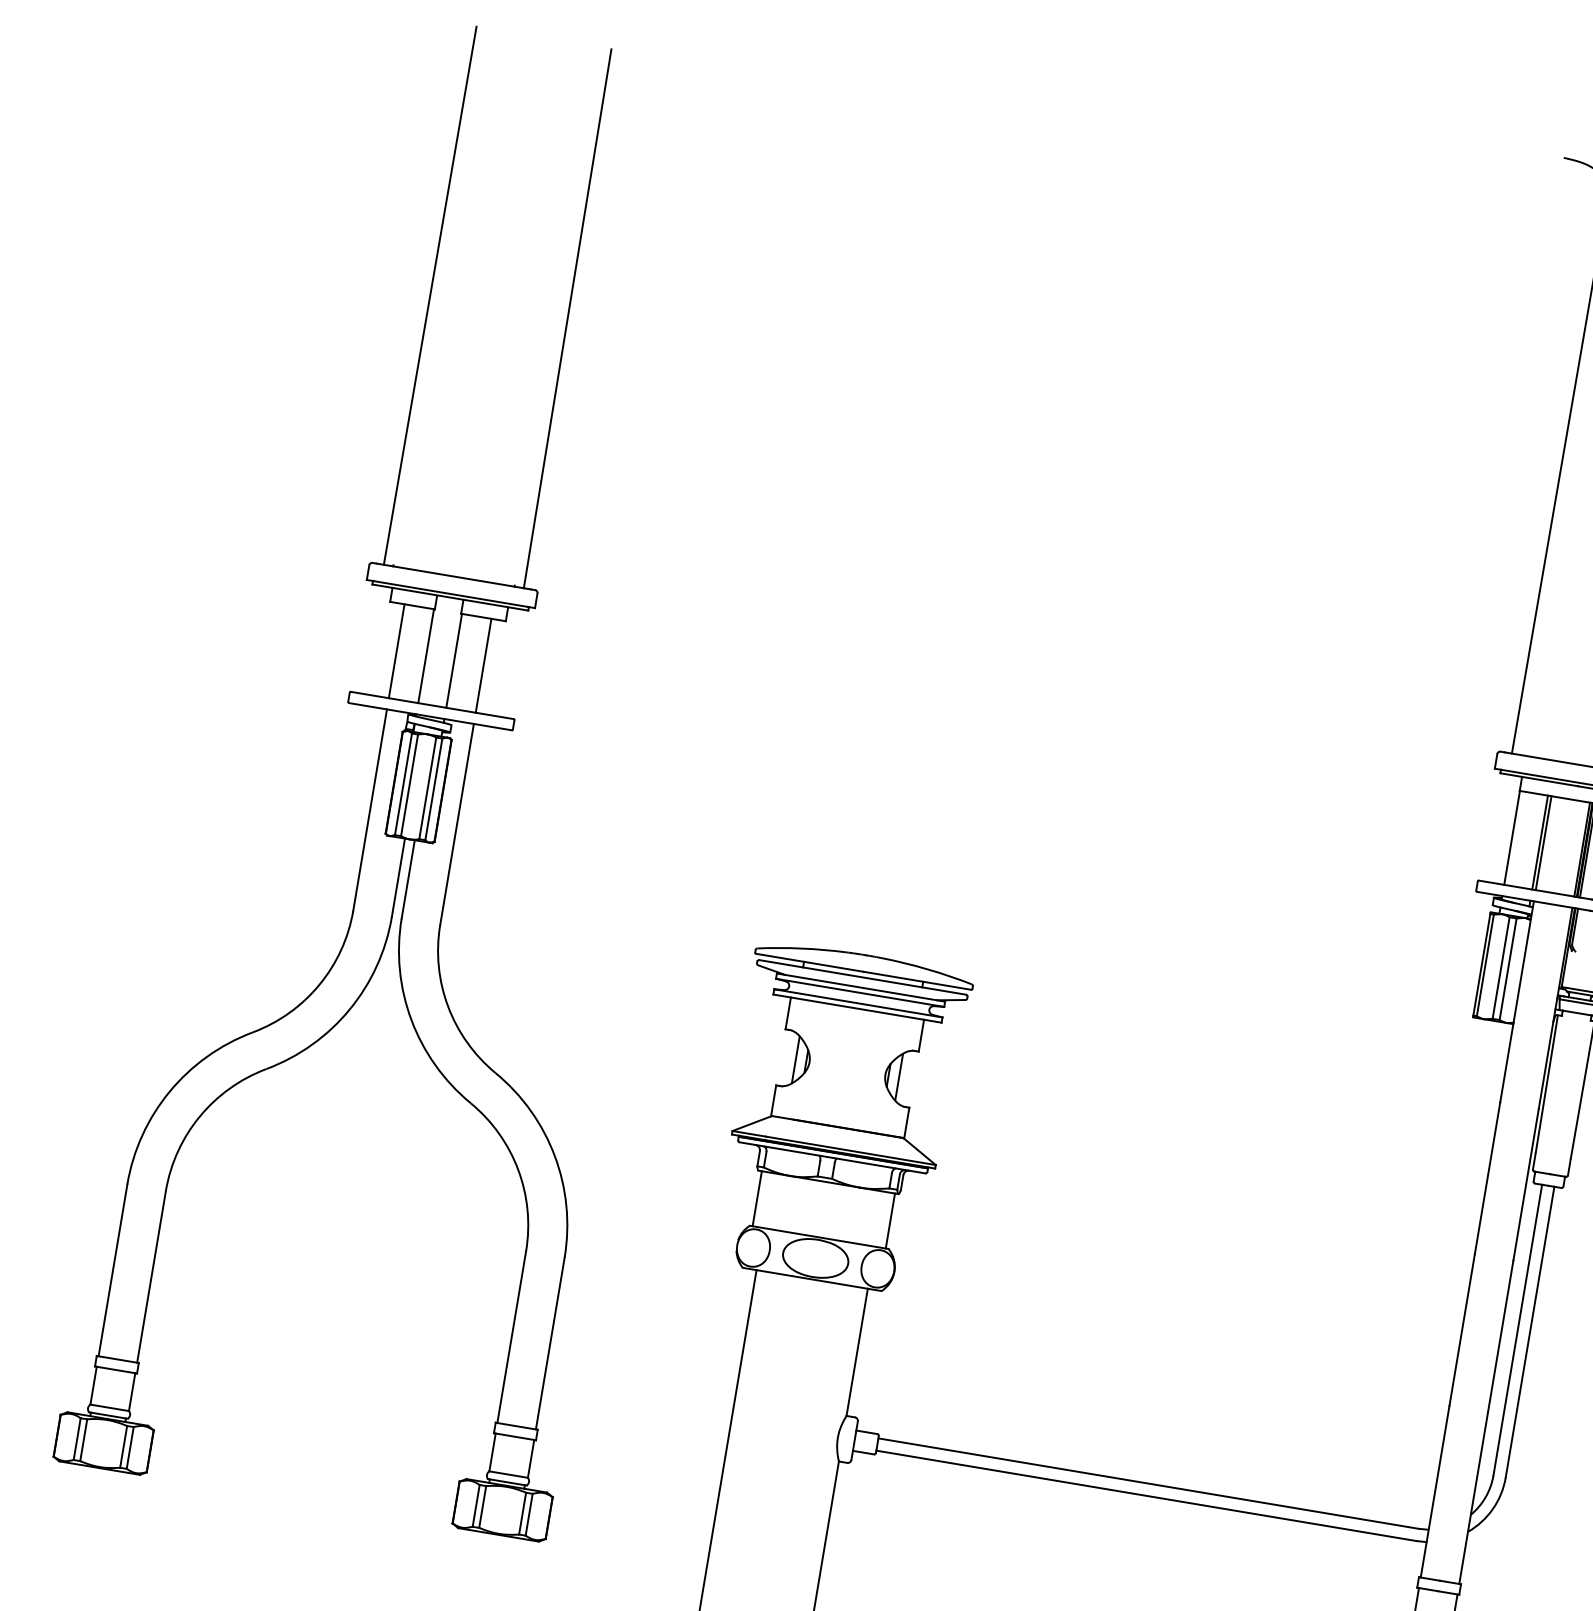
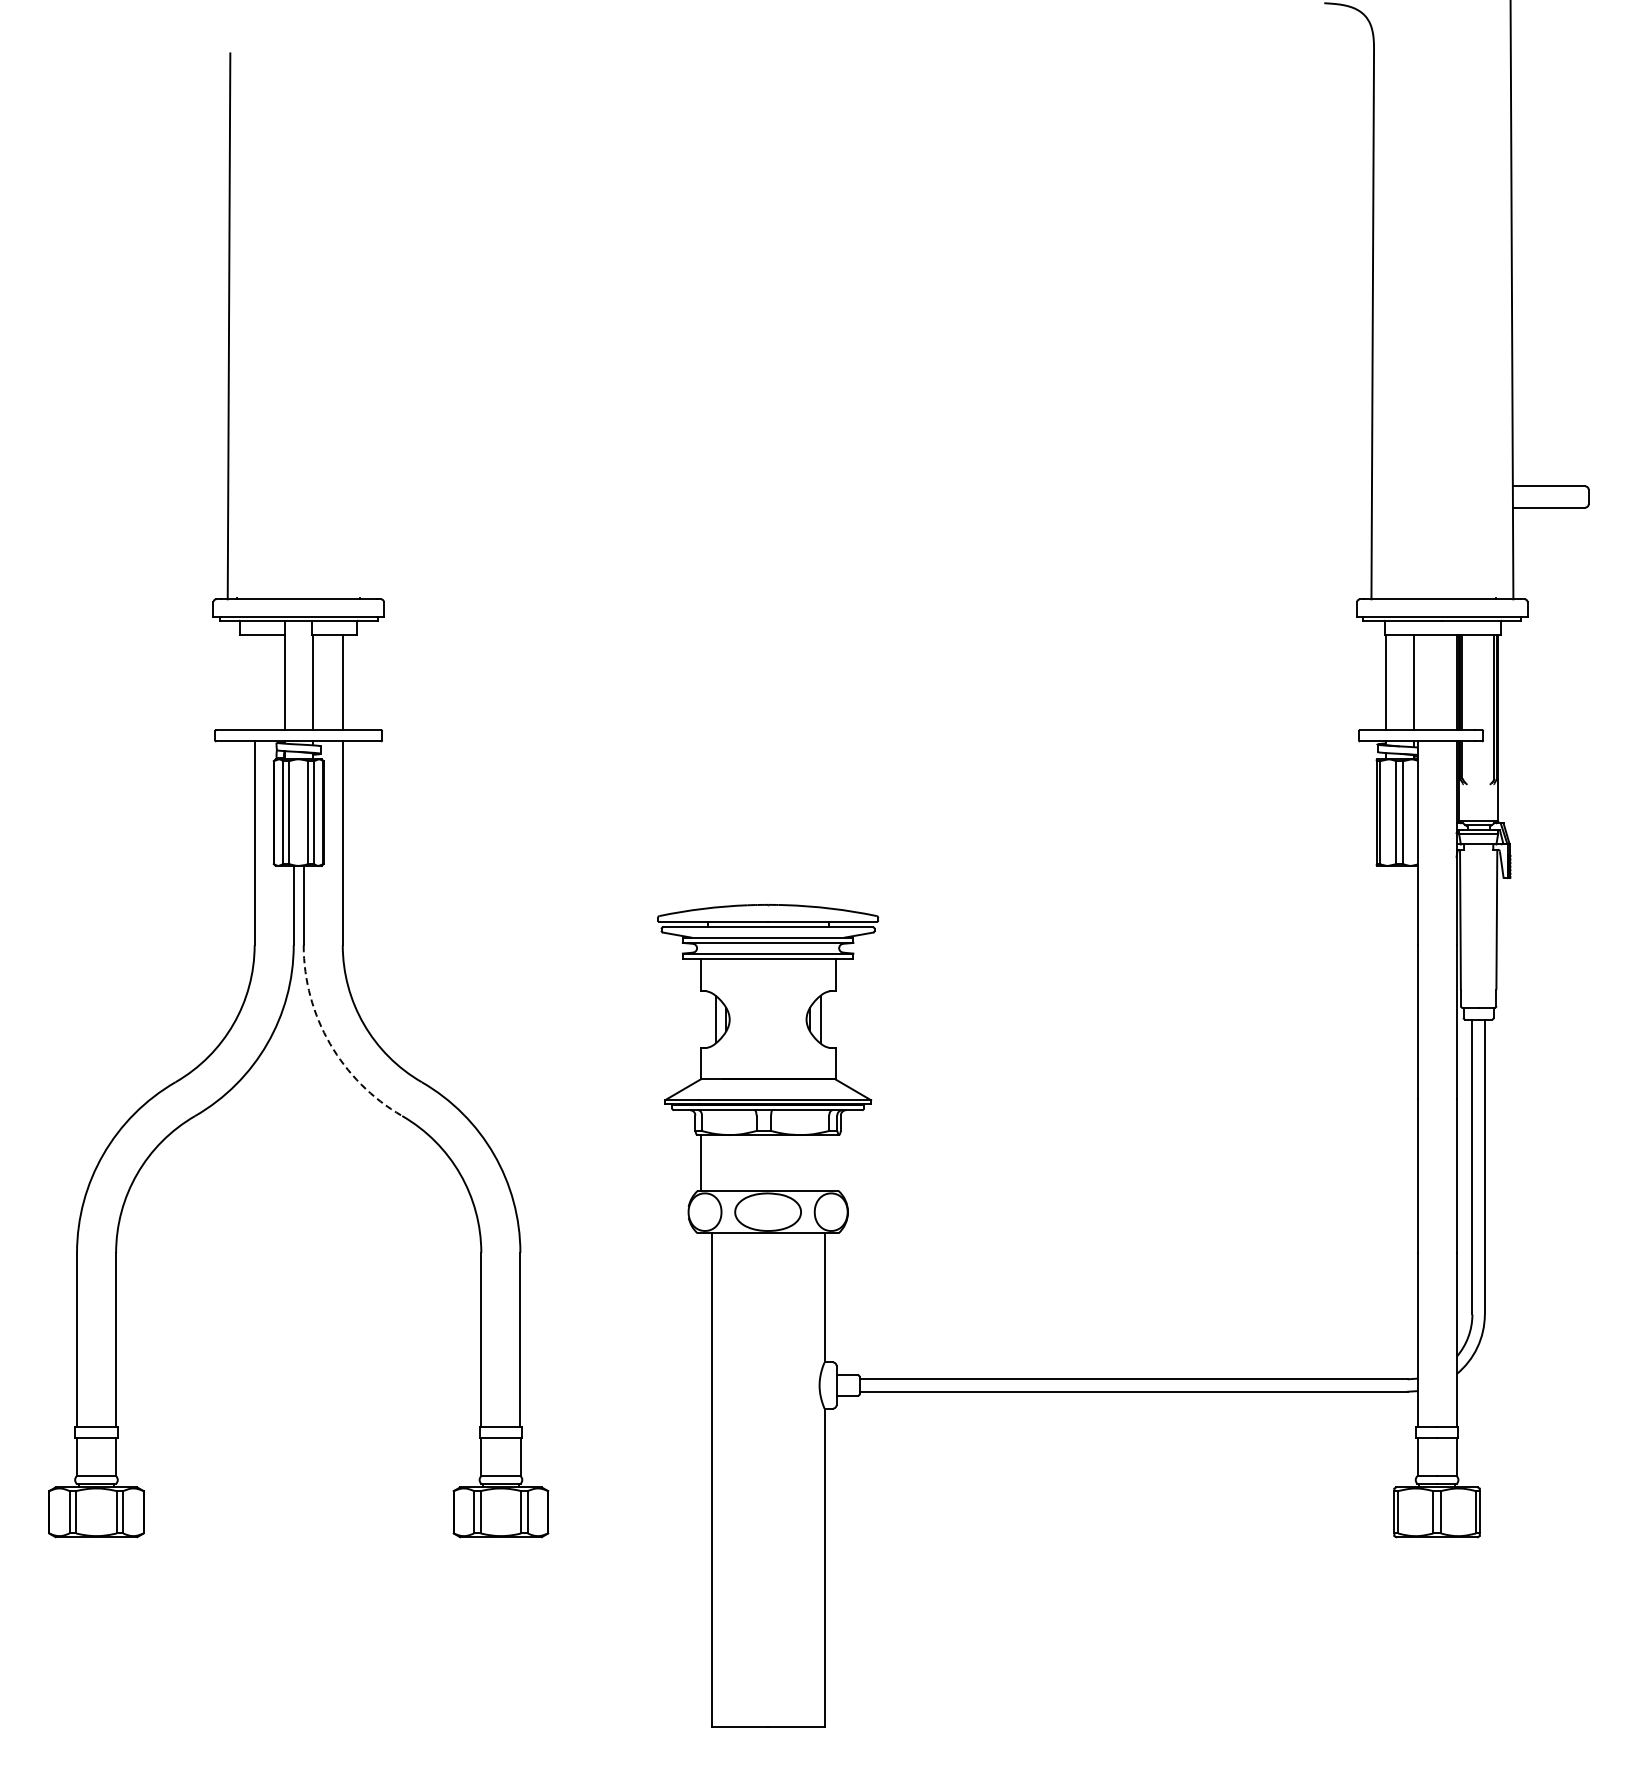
line: (567, 318) -> (368, 326), removed
line: (396, 651) -> (254, 682), removed
line: (1543, 843) -> (1417, 682), removed
arc: (411, 1019) -> (330, 1043), solid -> dashed
line: (890, 1220) -> (835, 1162), removed

